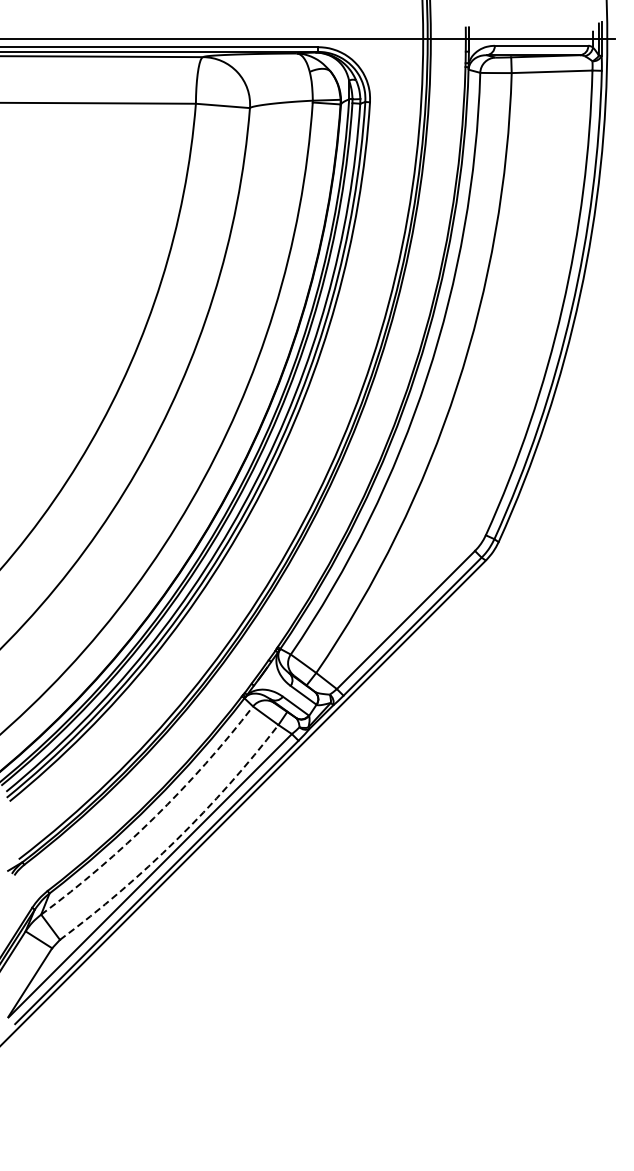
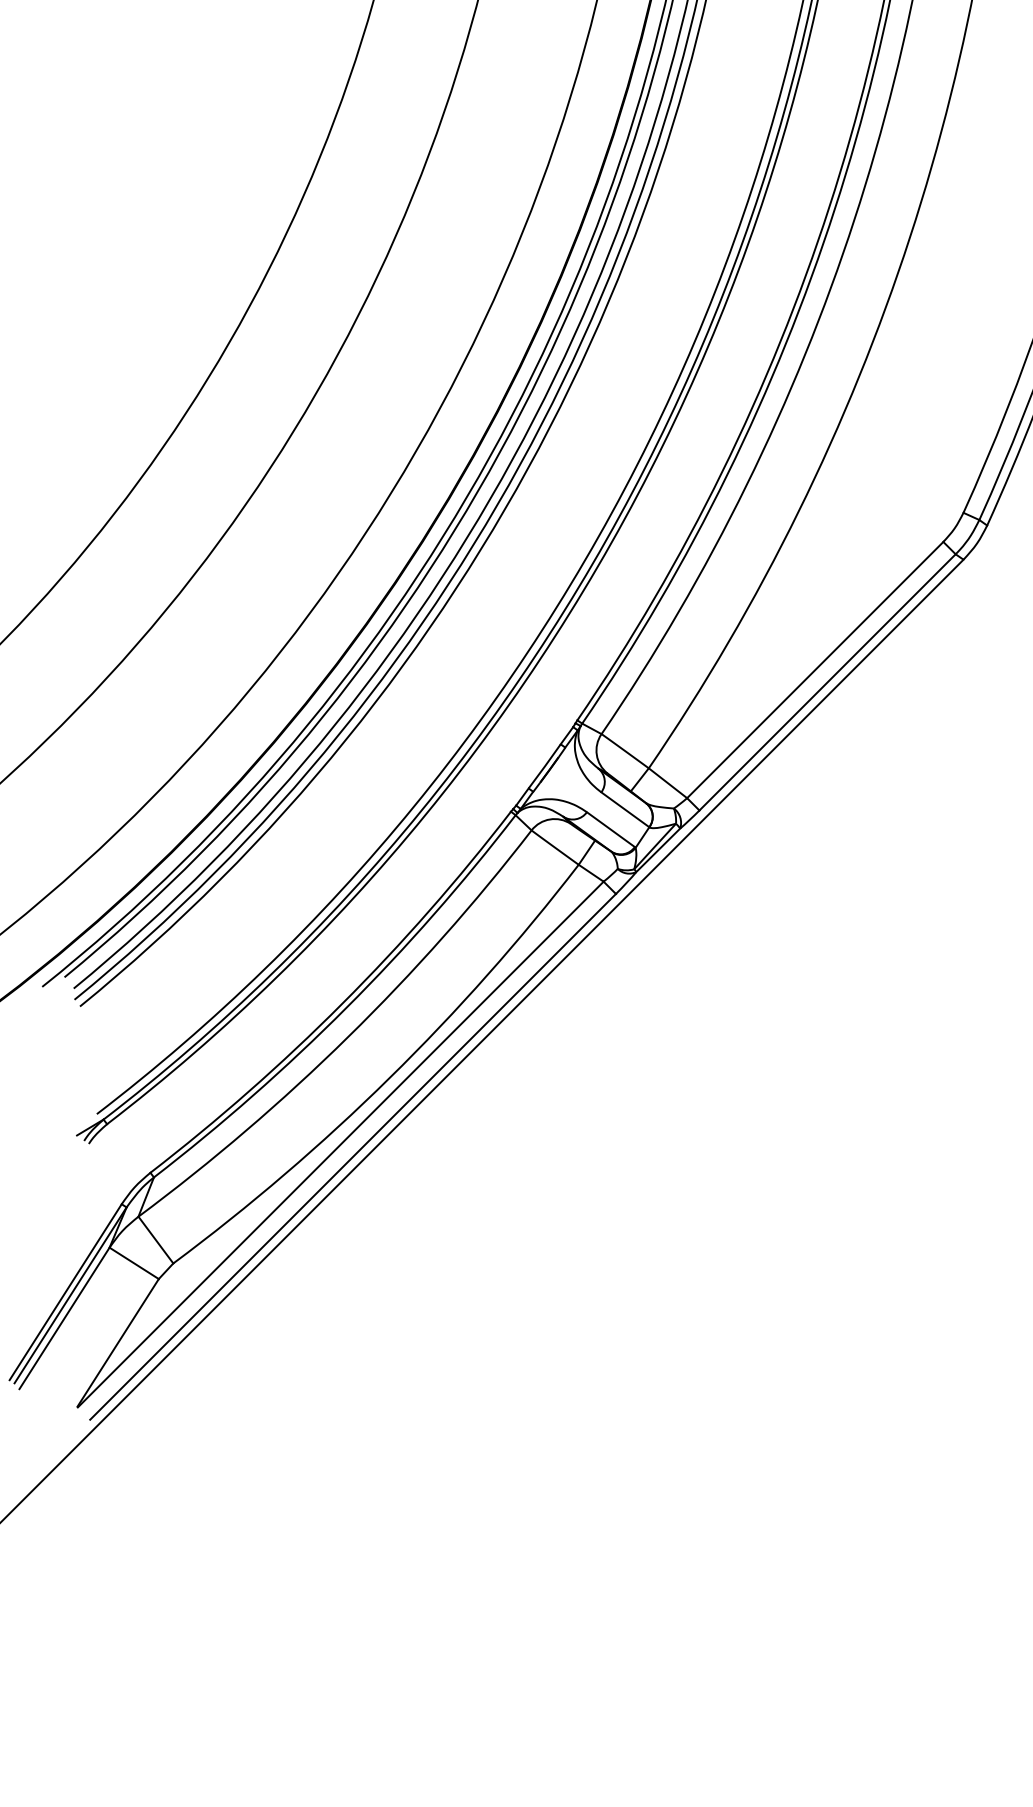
arc: (154, 817) -> (348, 1036), dashed -> solid
arc: (176, 839) -> (389, 1077), dashed -> solid

